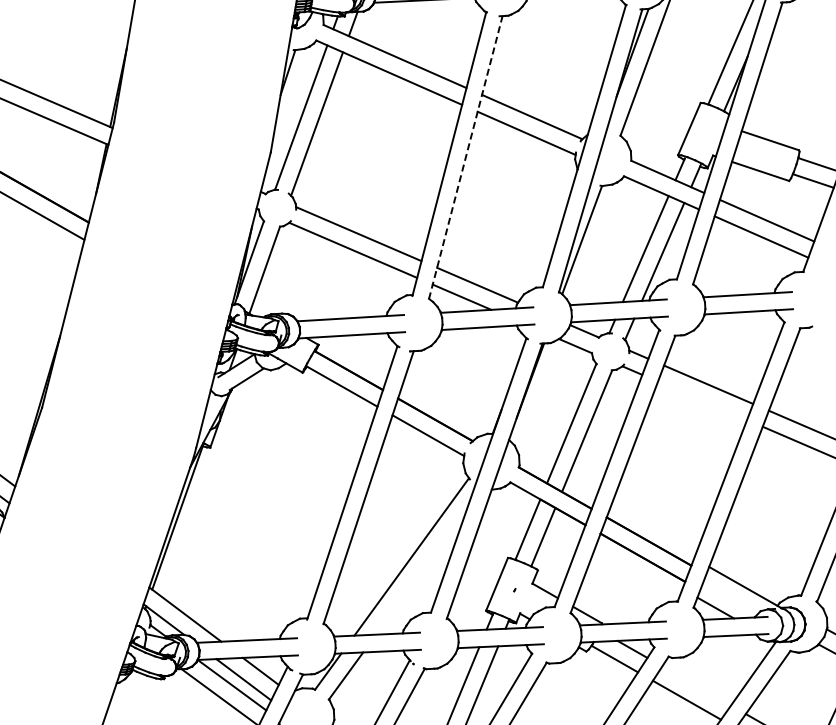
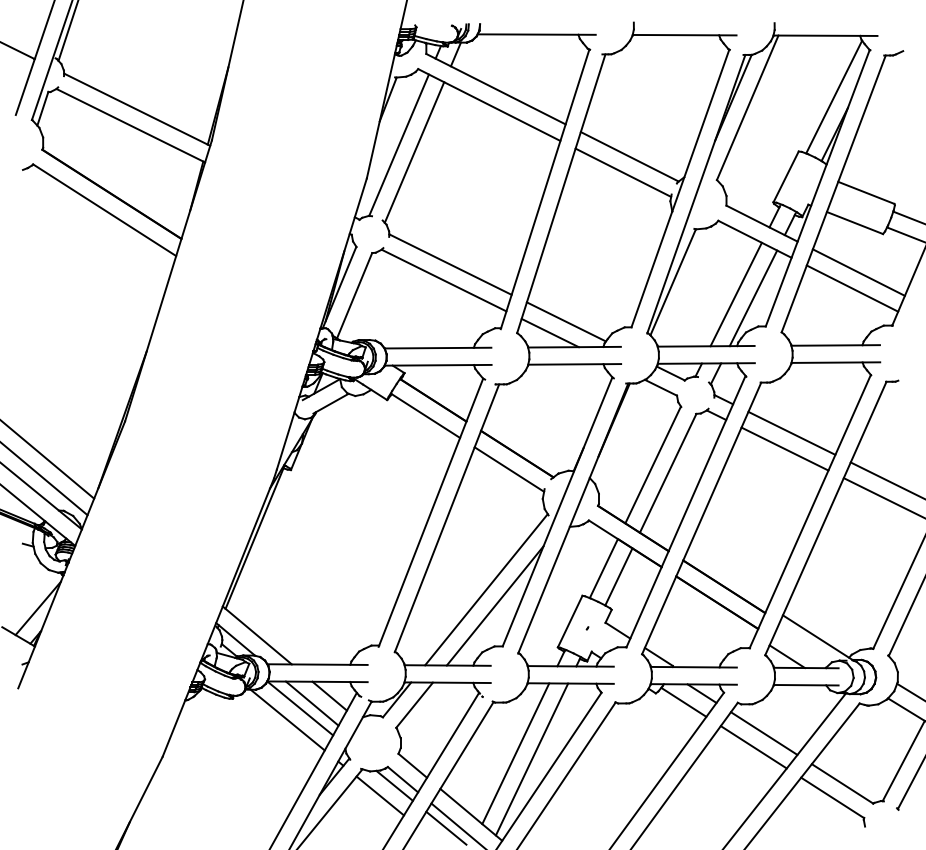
line: (465, 157) -> (561, 193), dashed -> solid
line: (702, 400) -> (784, 448), added
line: (420, 572) -> (494, 605), added
line: (695, 685) -> (763, 733), added

